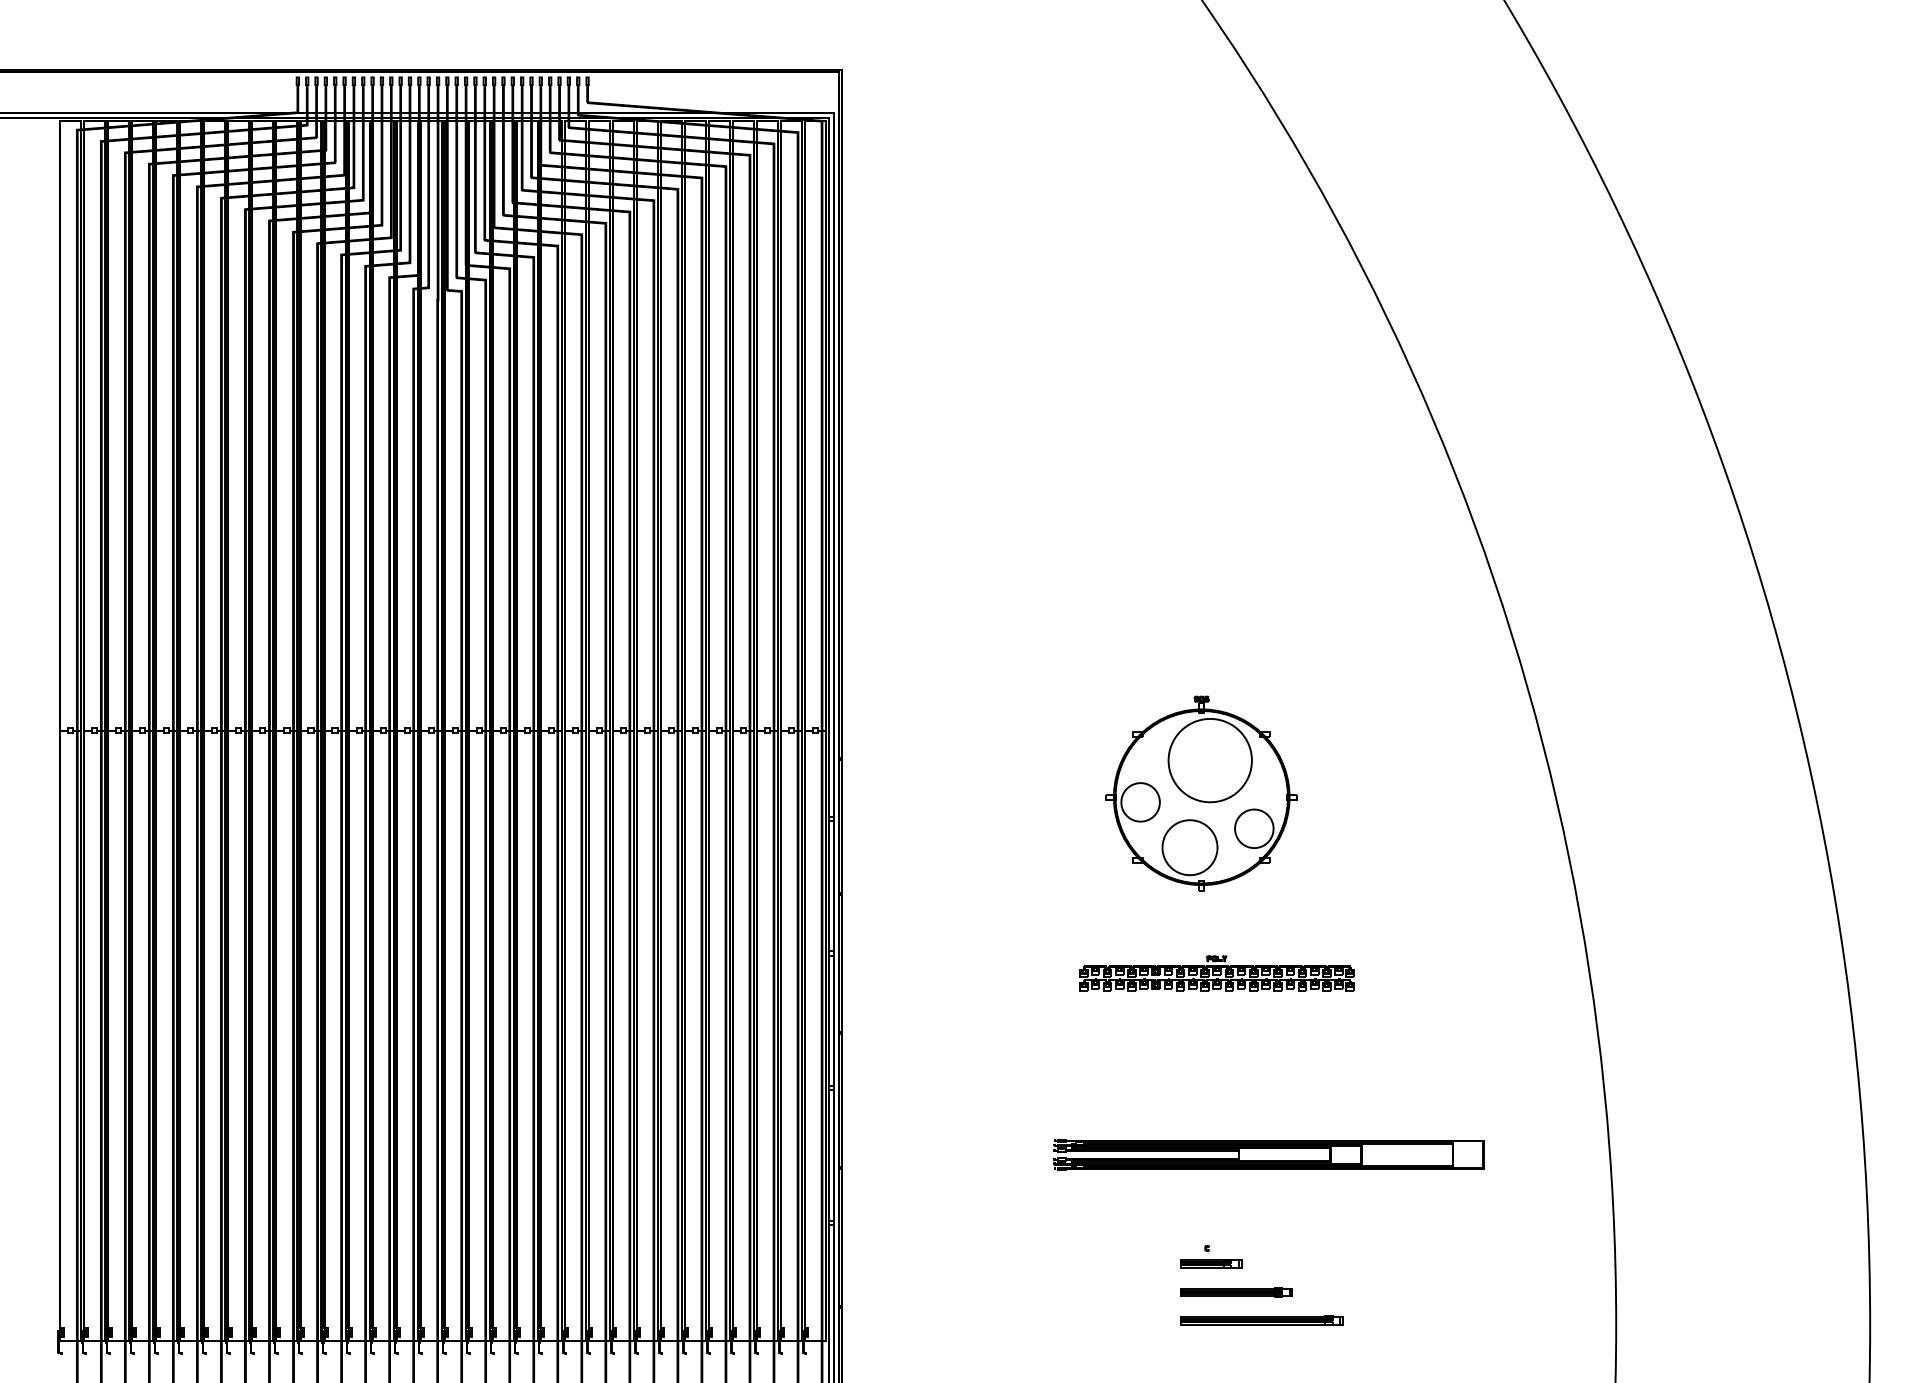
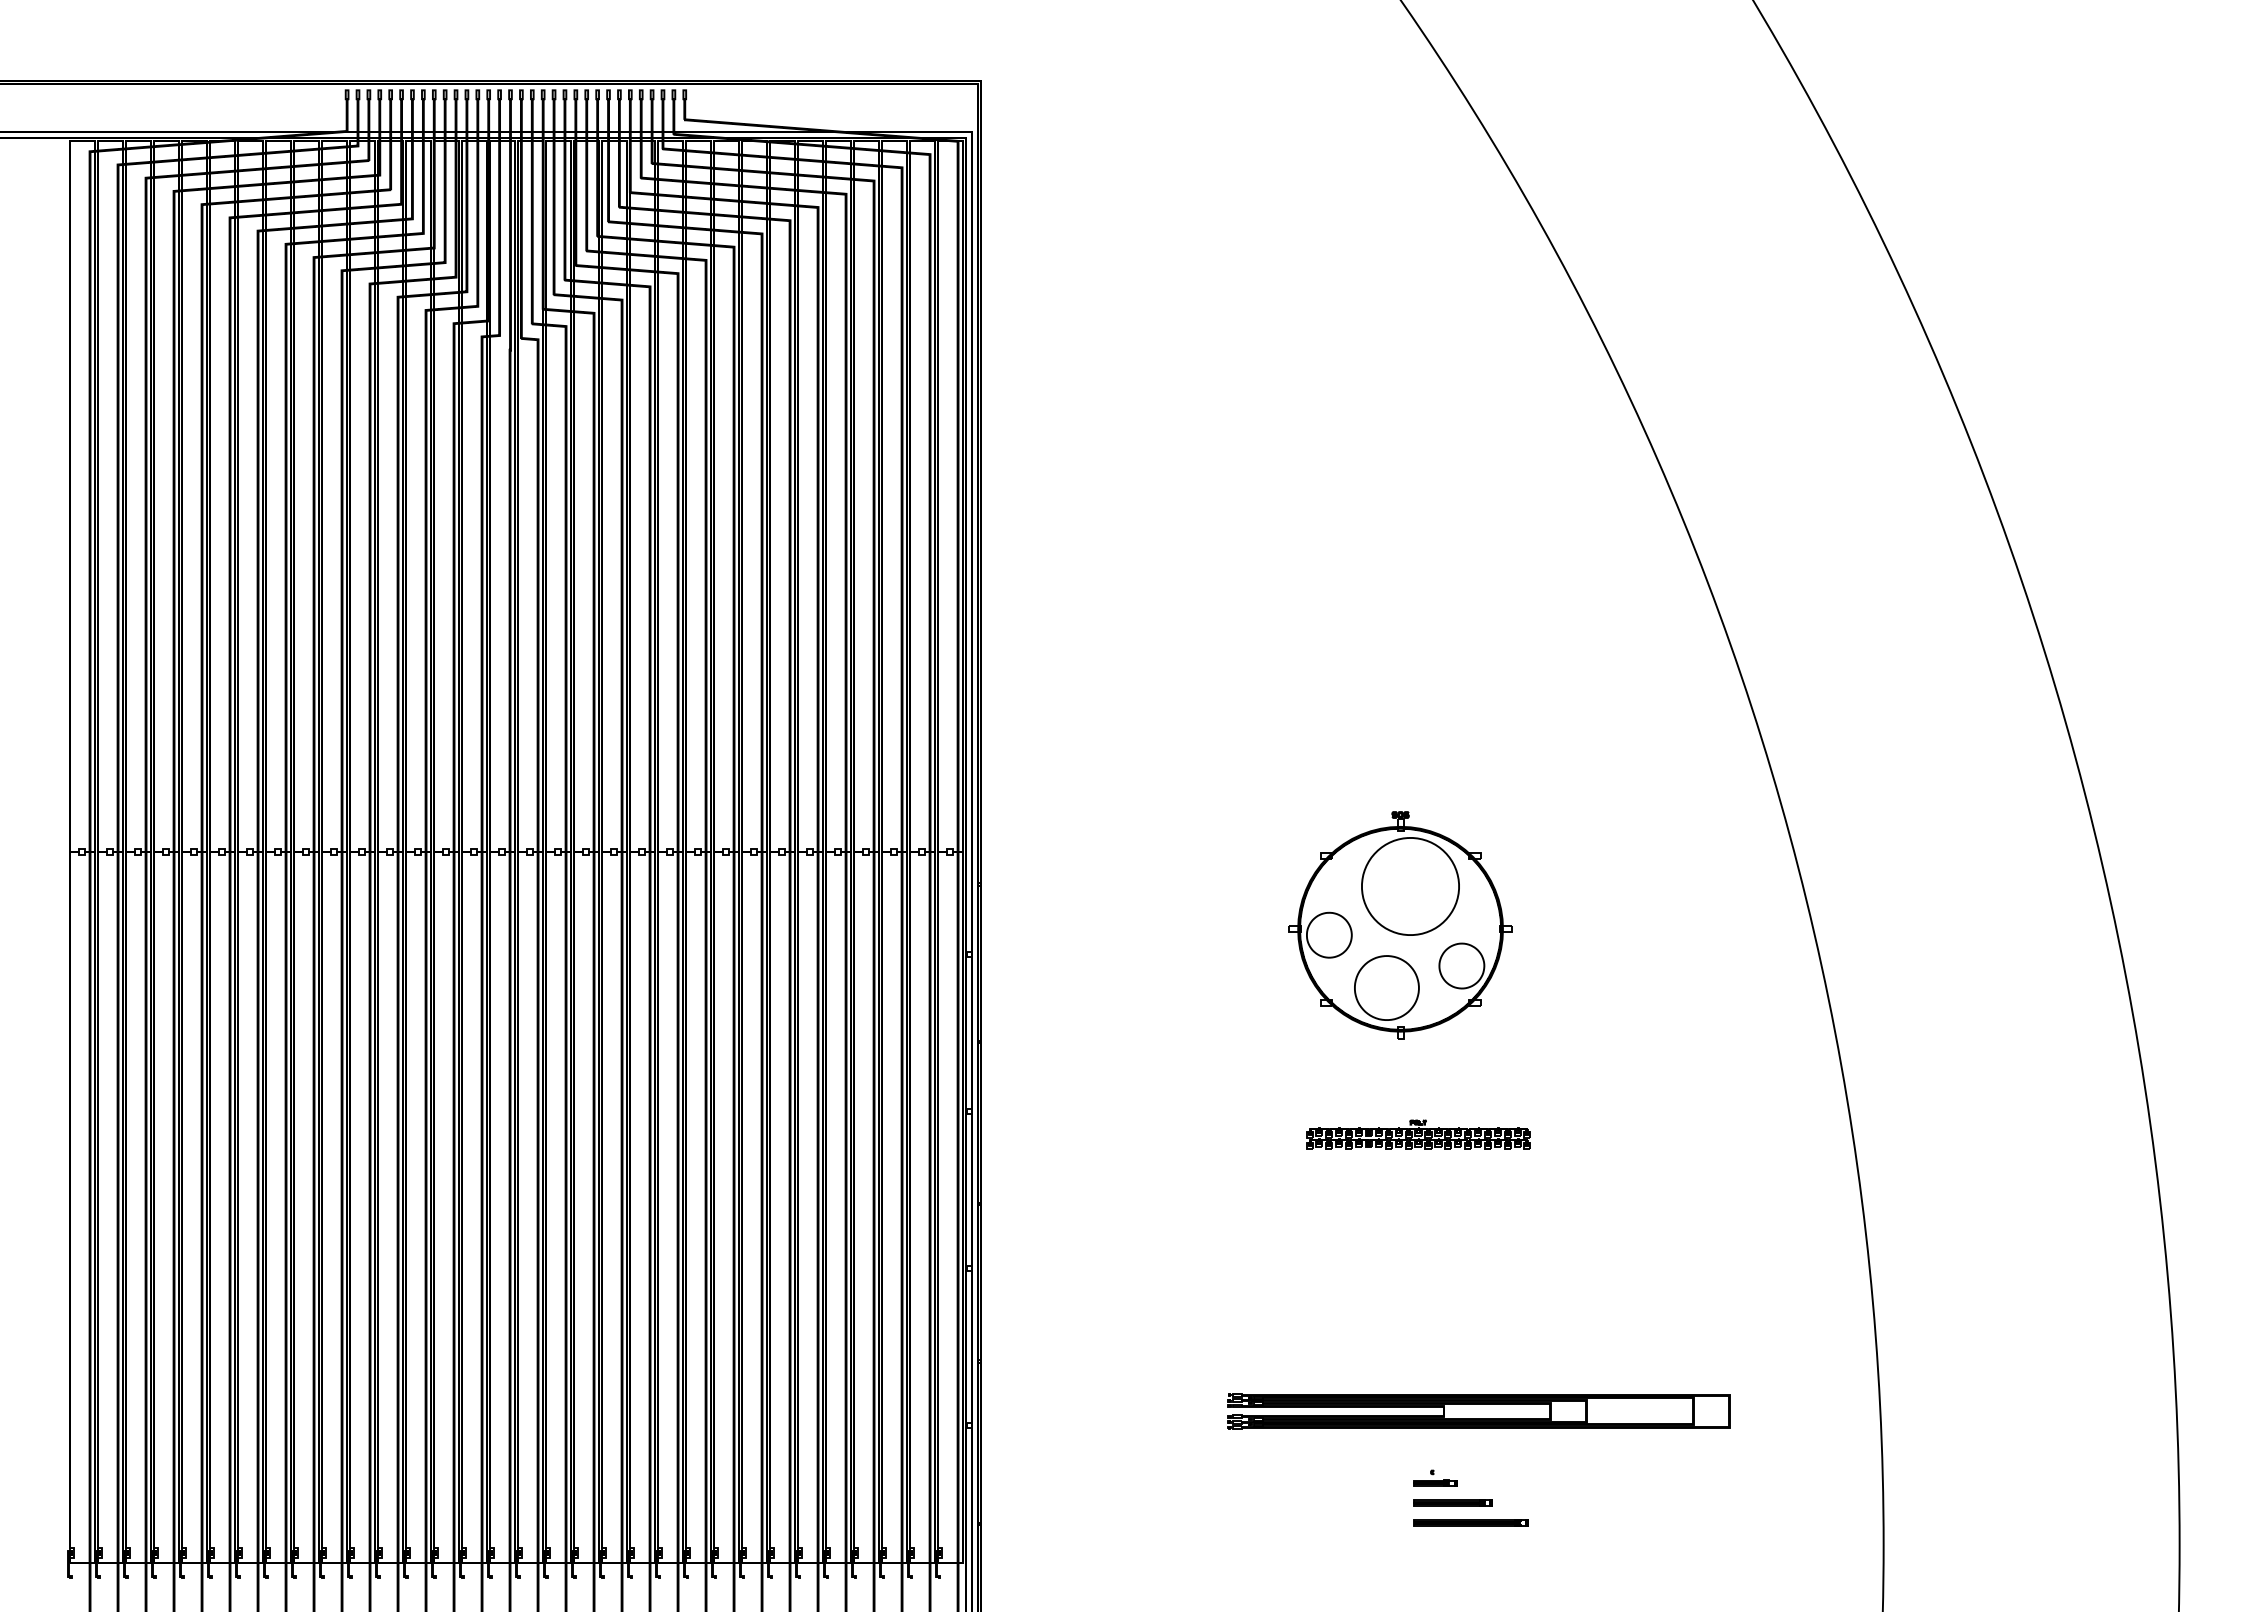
part: (1216, 973) -> (1417, 1134), size x0.7
part: (1268, 1154) -> (1478, 1410), moved
part: (1261, 1285) -> (1470, 1498), size x0.6

